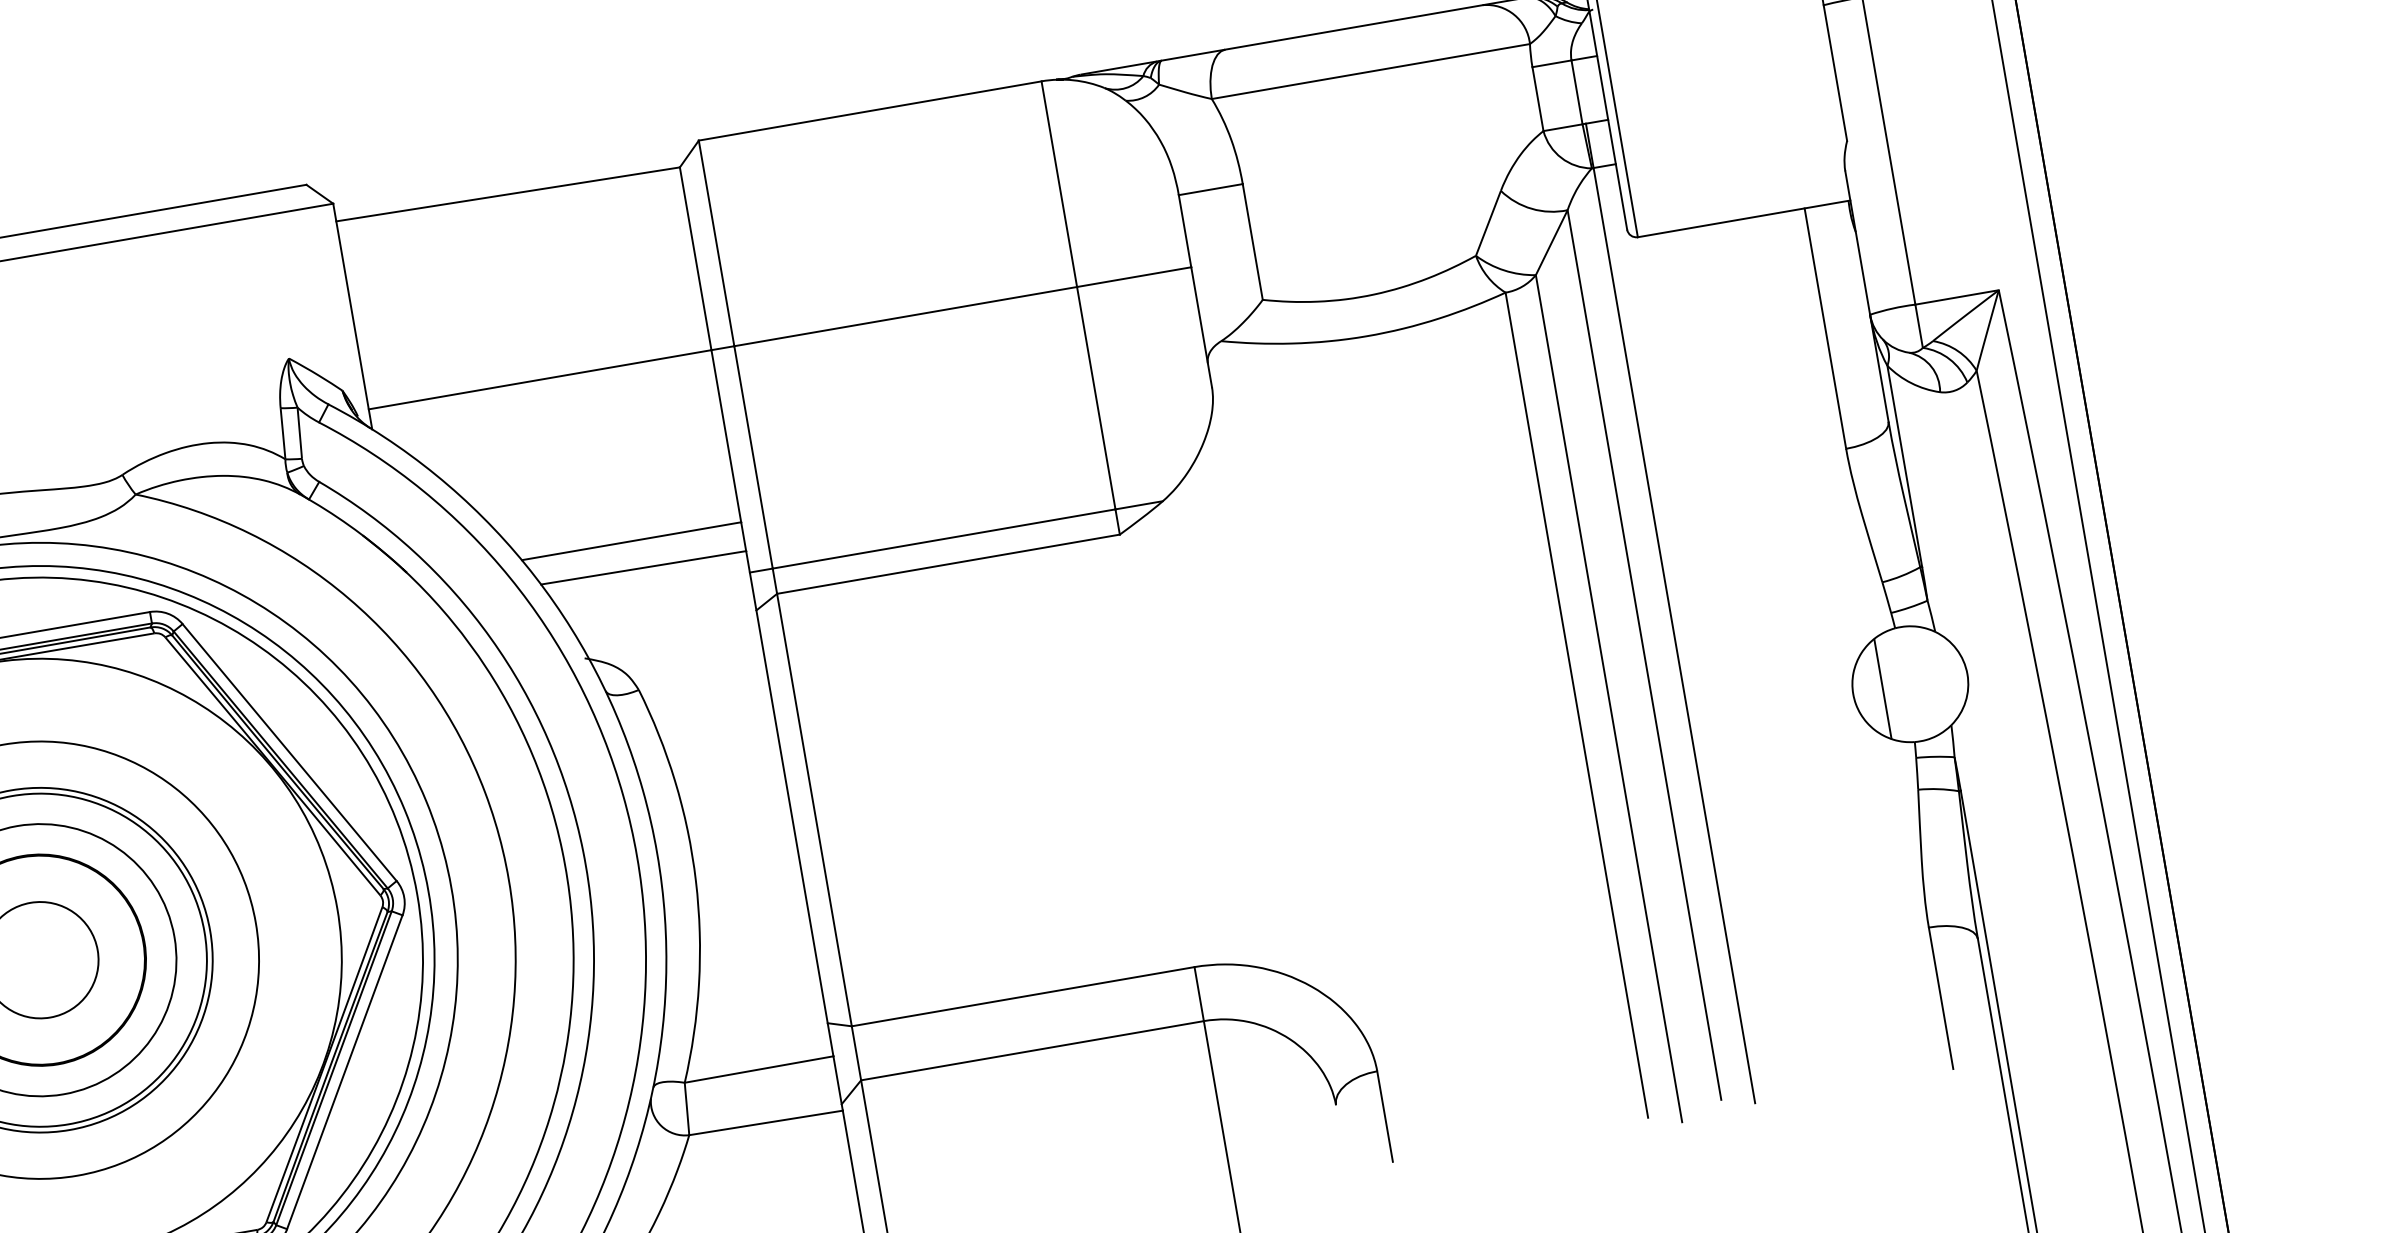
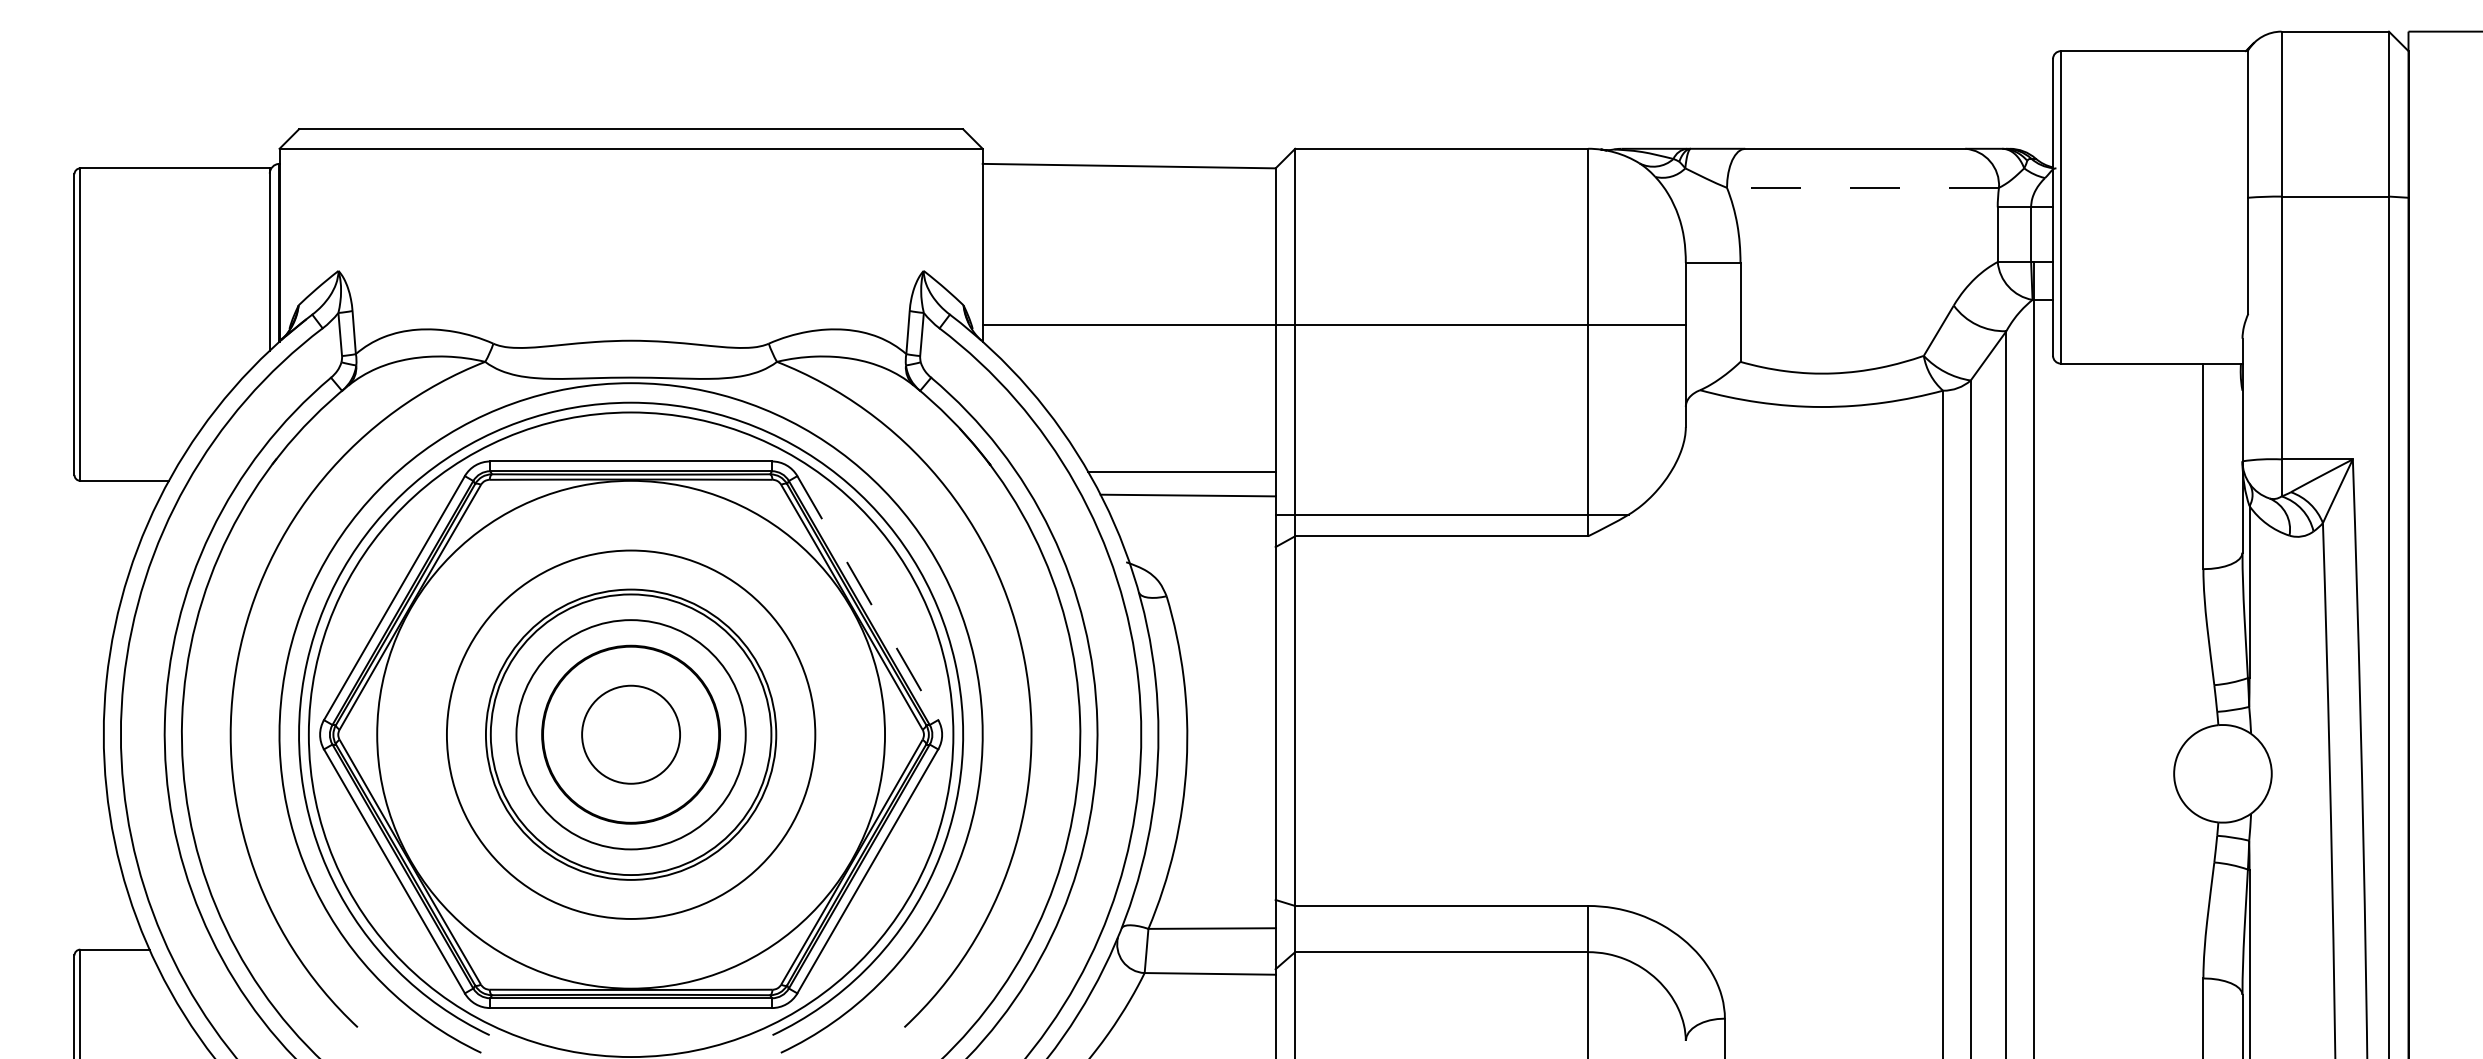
line: (1370, 71) -> (1862, 187), solid -> dashed
line: (1882, 688) -> (2199, 773), removed
line: (289, 753) -> (867, 598), solid -> dashed

